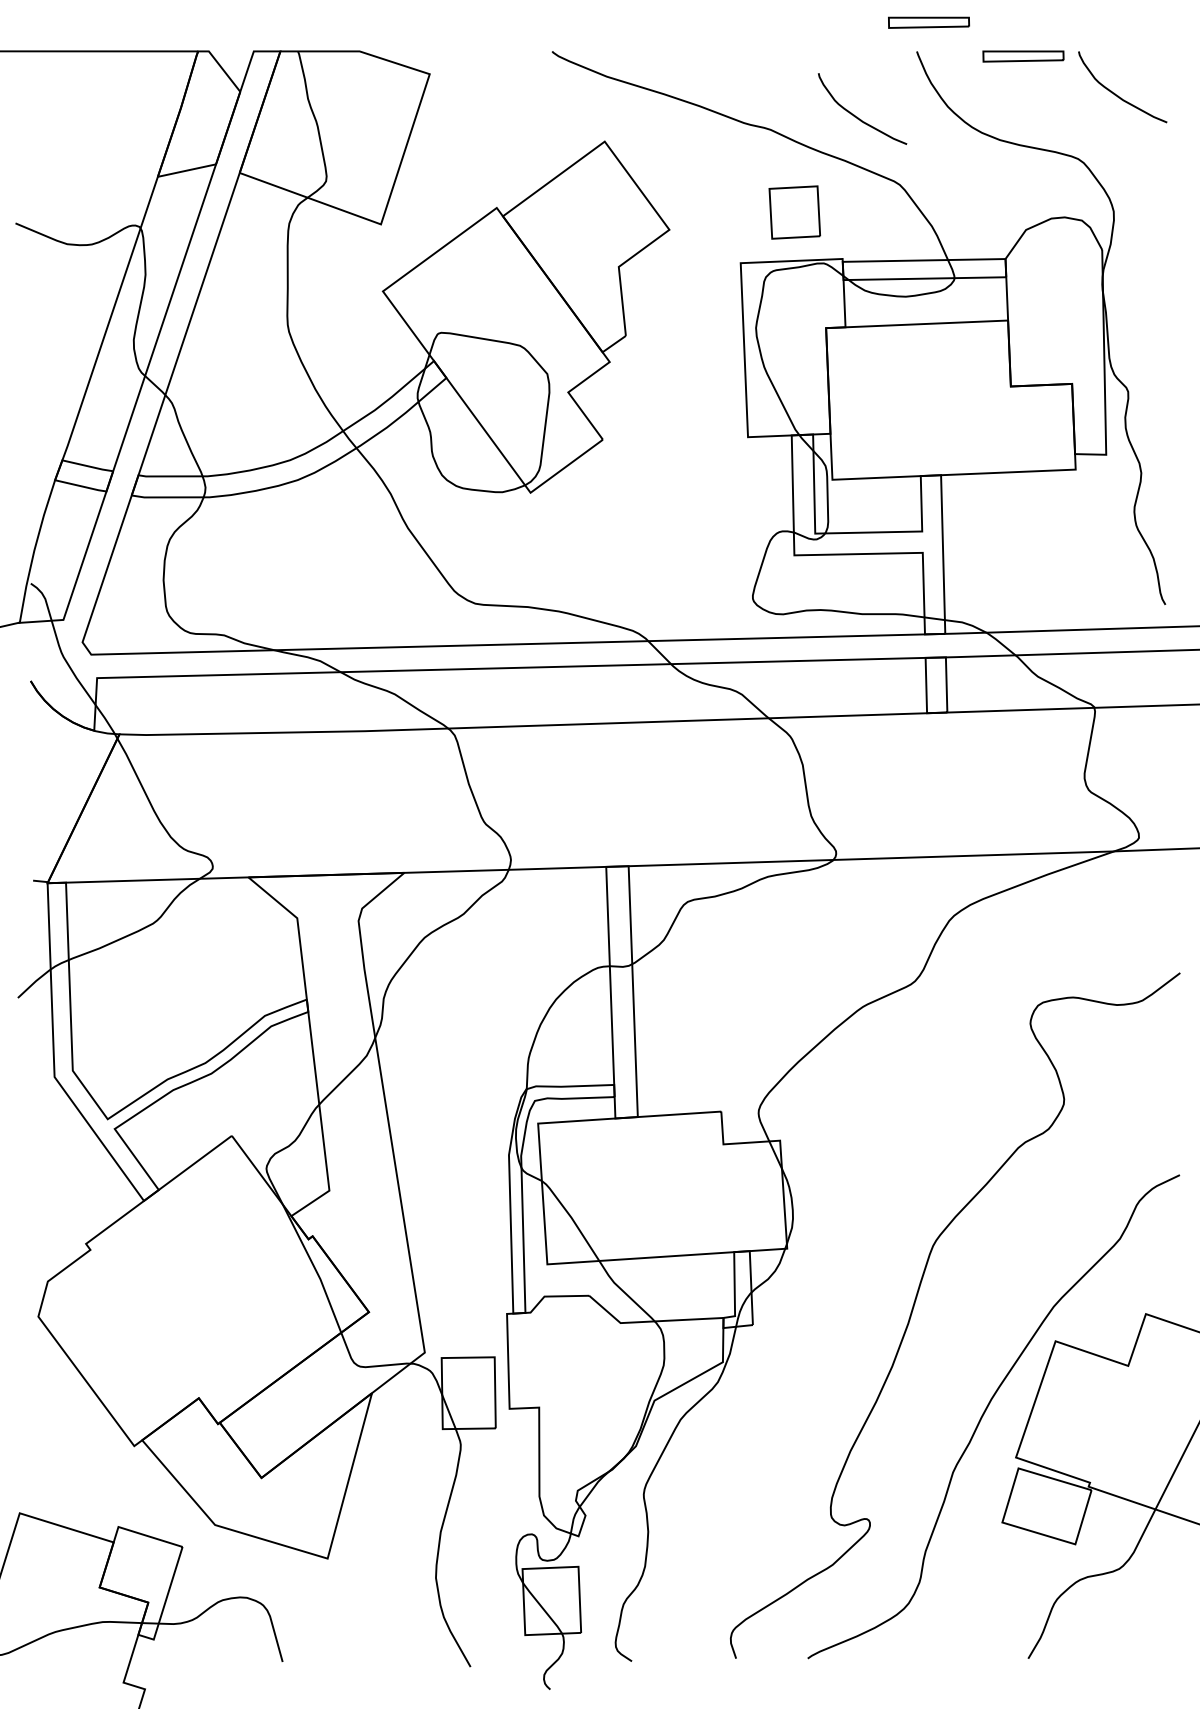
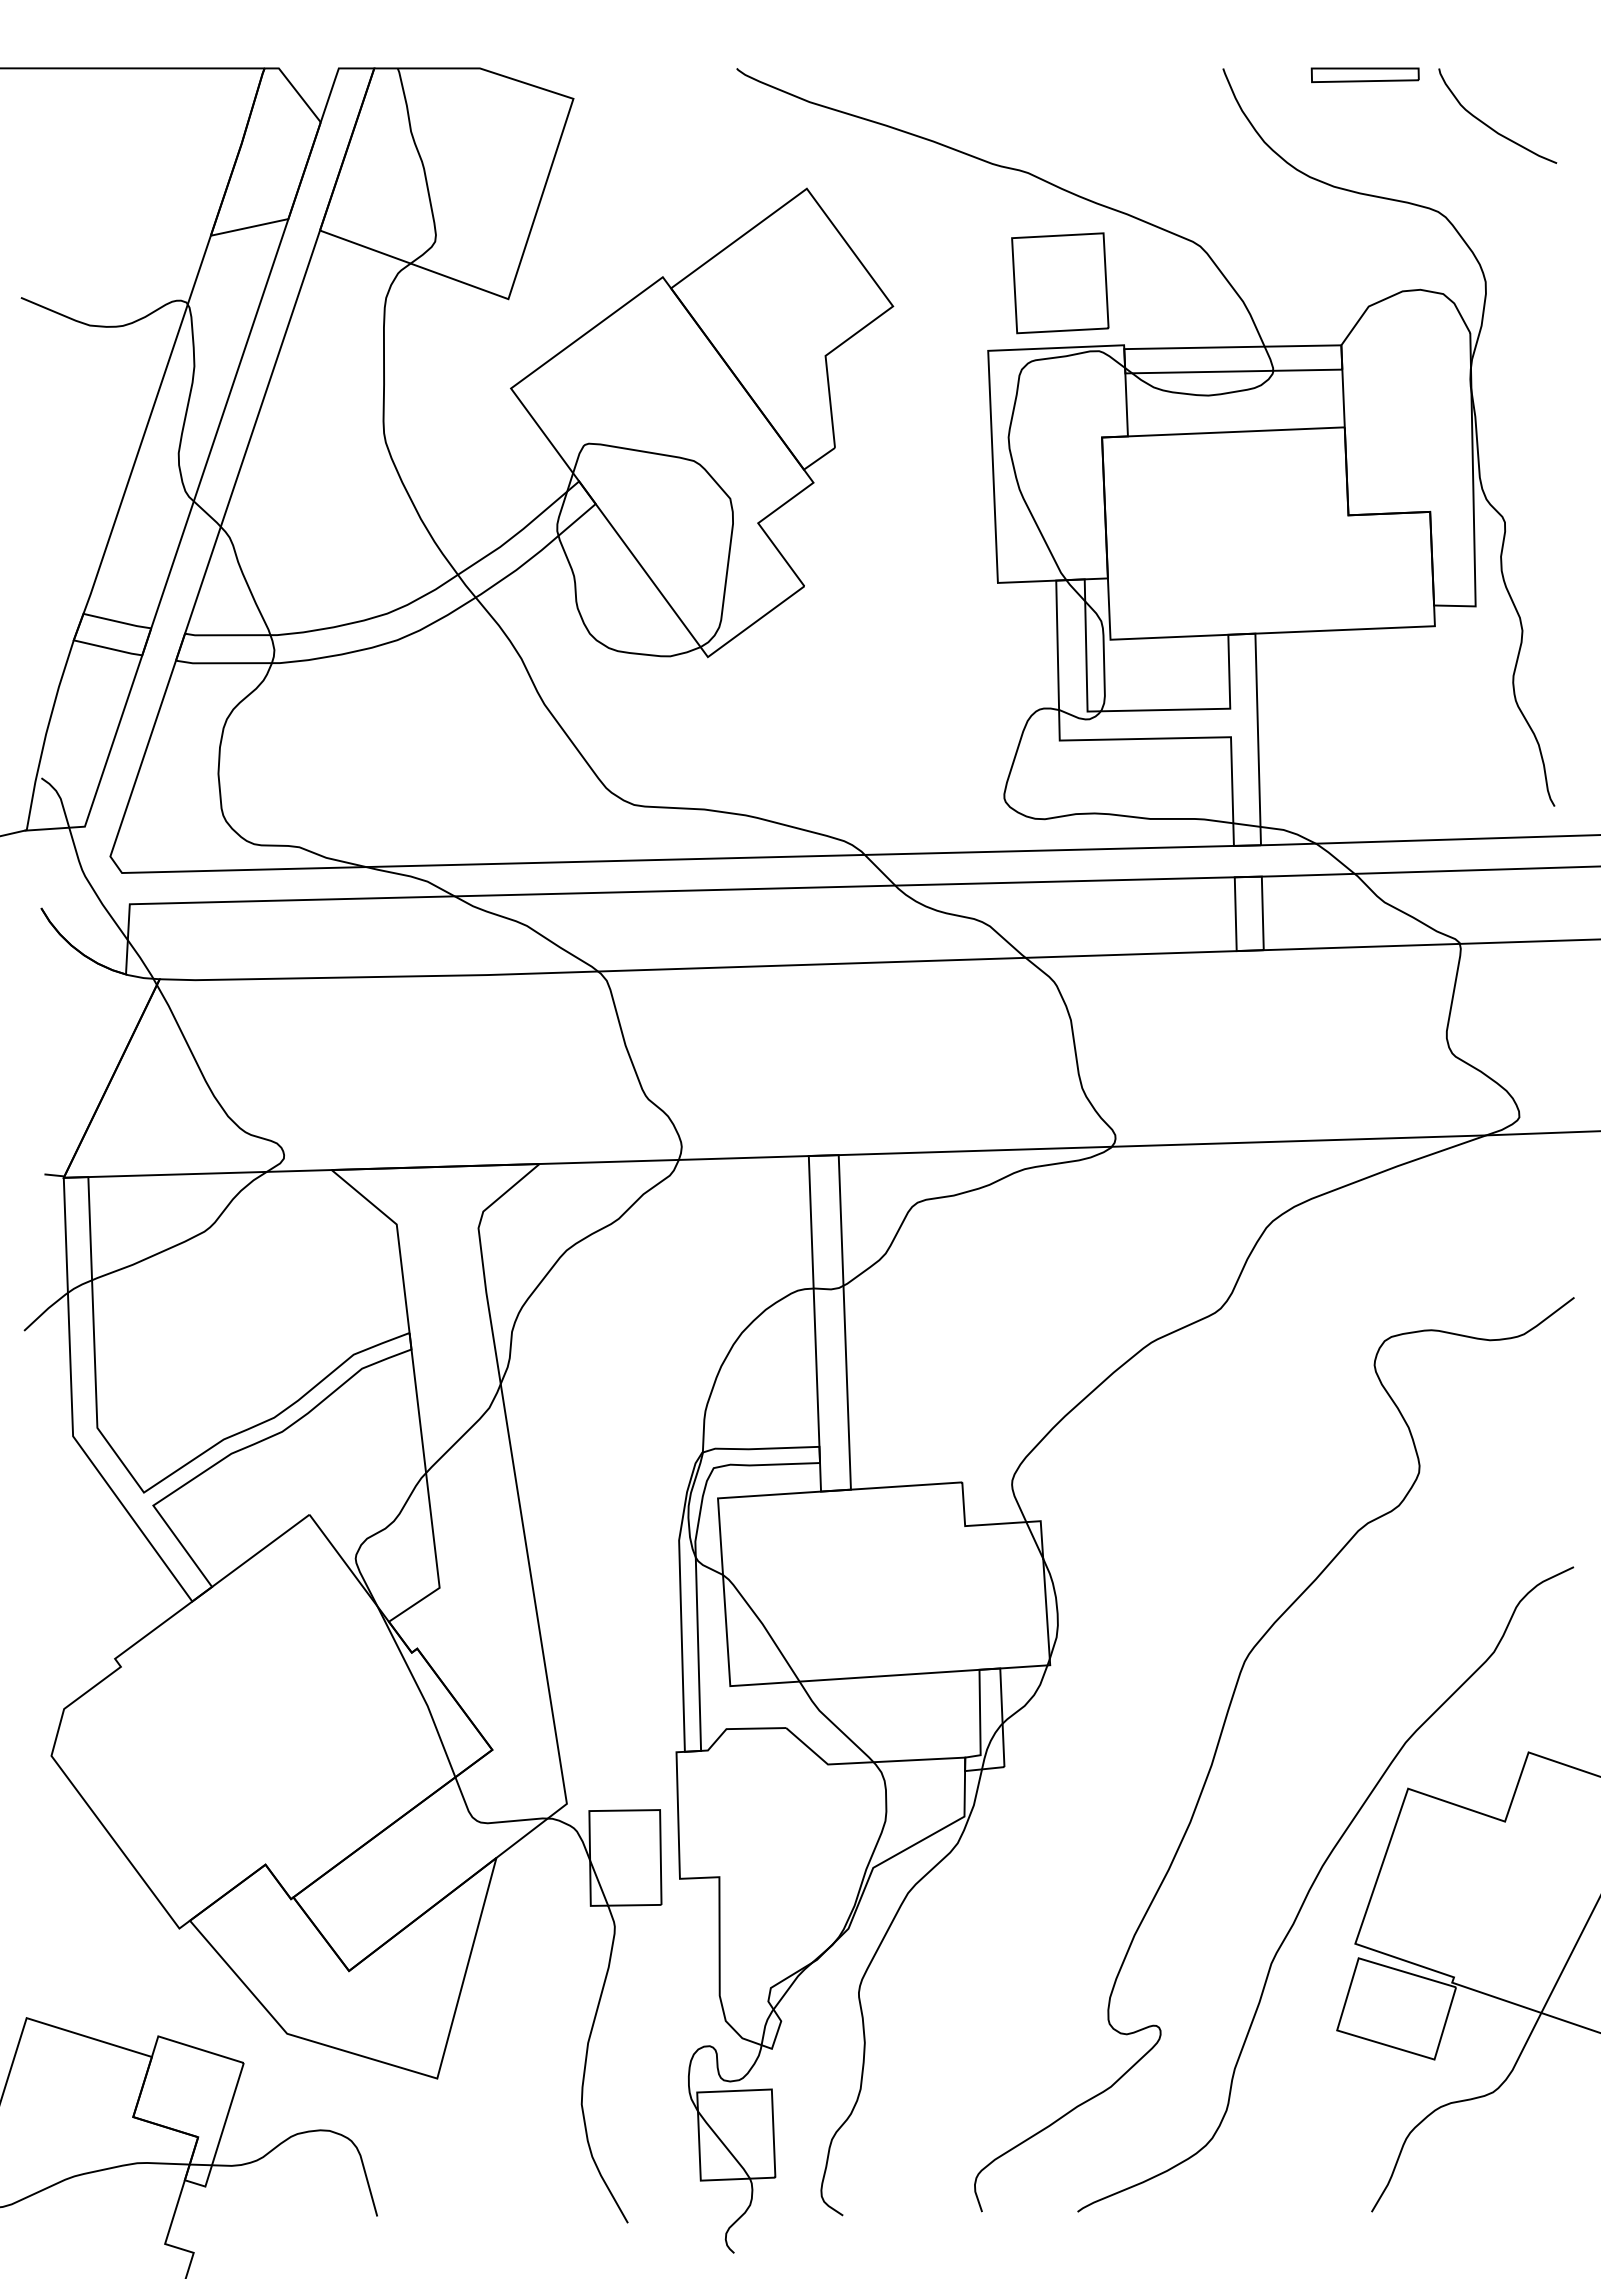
part: (928, 22) -> (1238, 30), removed
curve: (857, 116) -> (1143, 155), removed
part: (794, 212) -> (1060, 283), size x1.43

